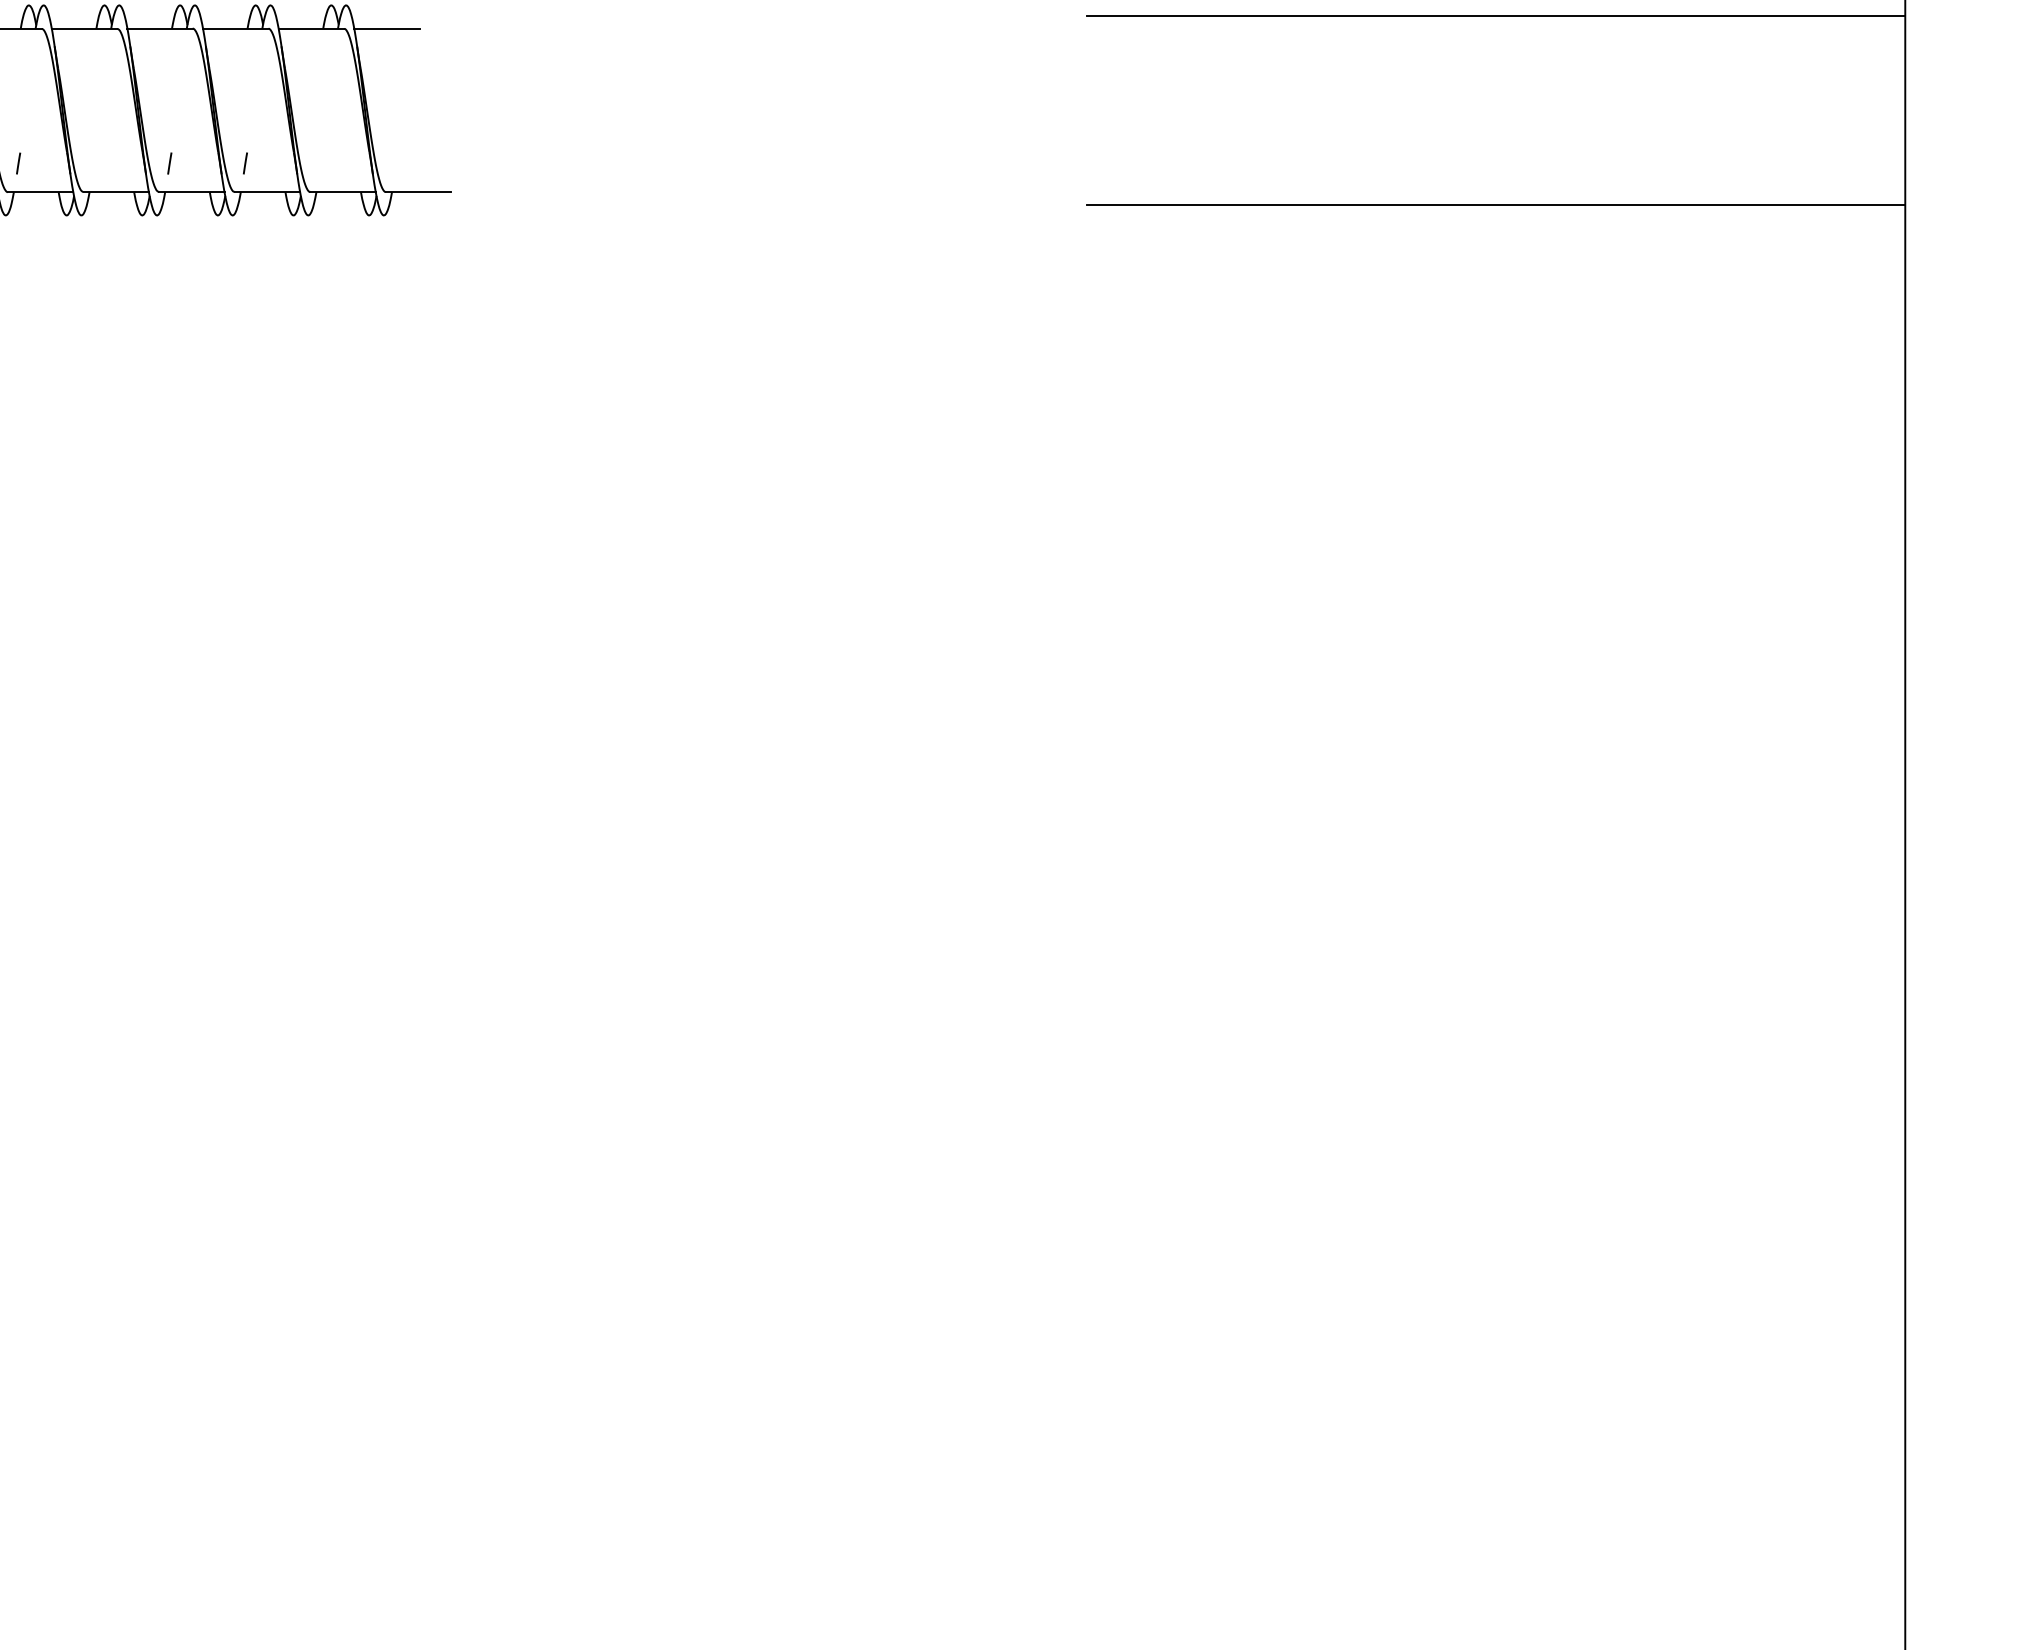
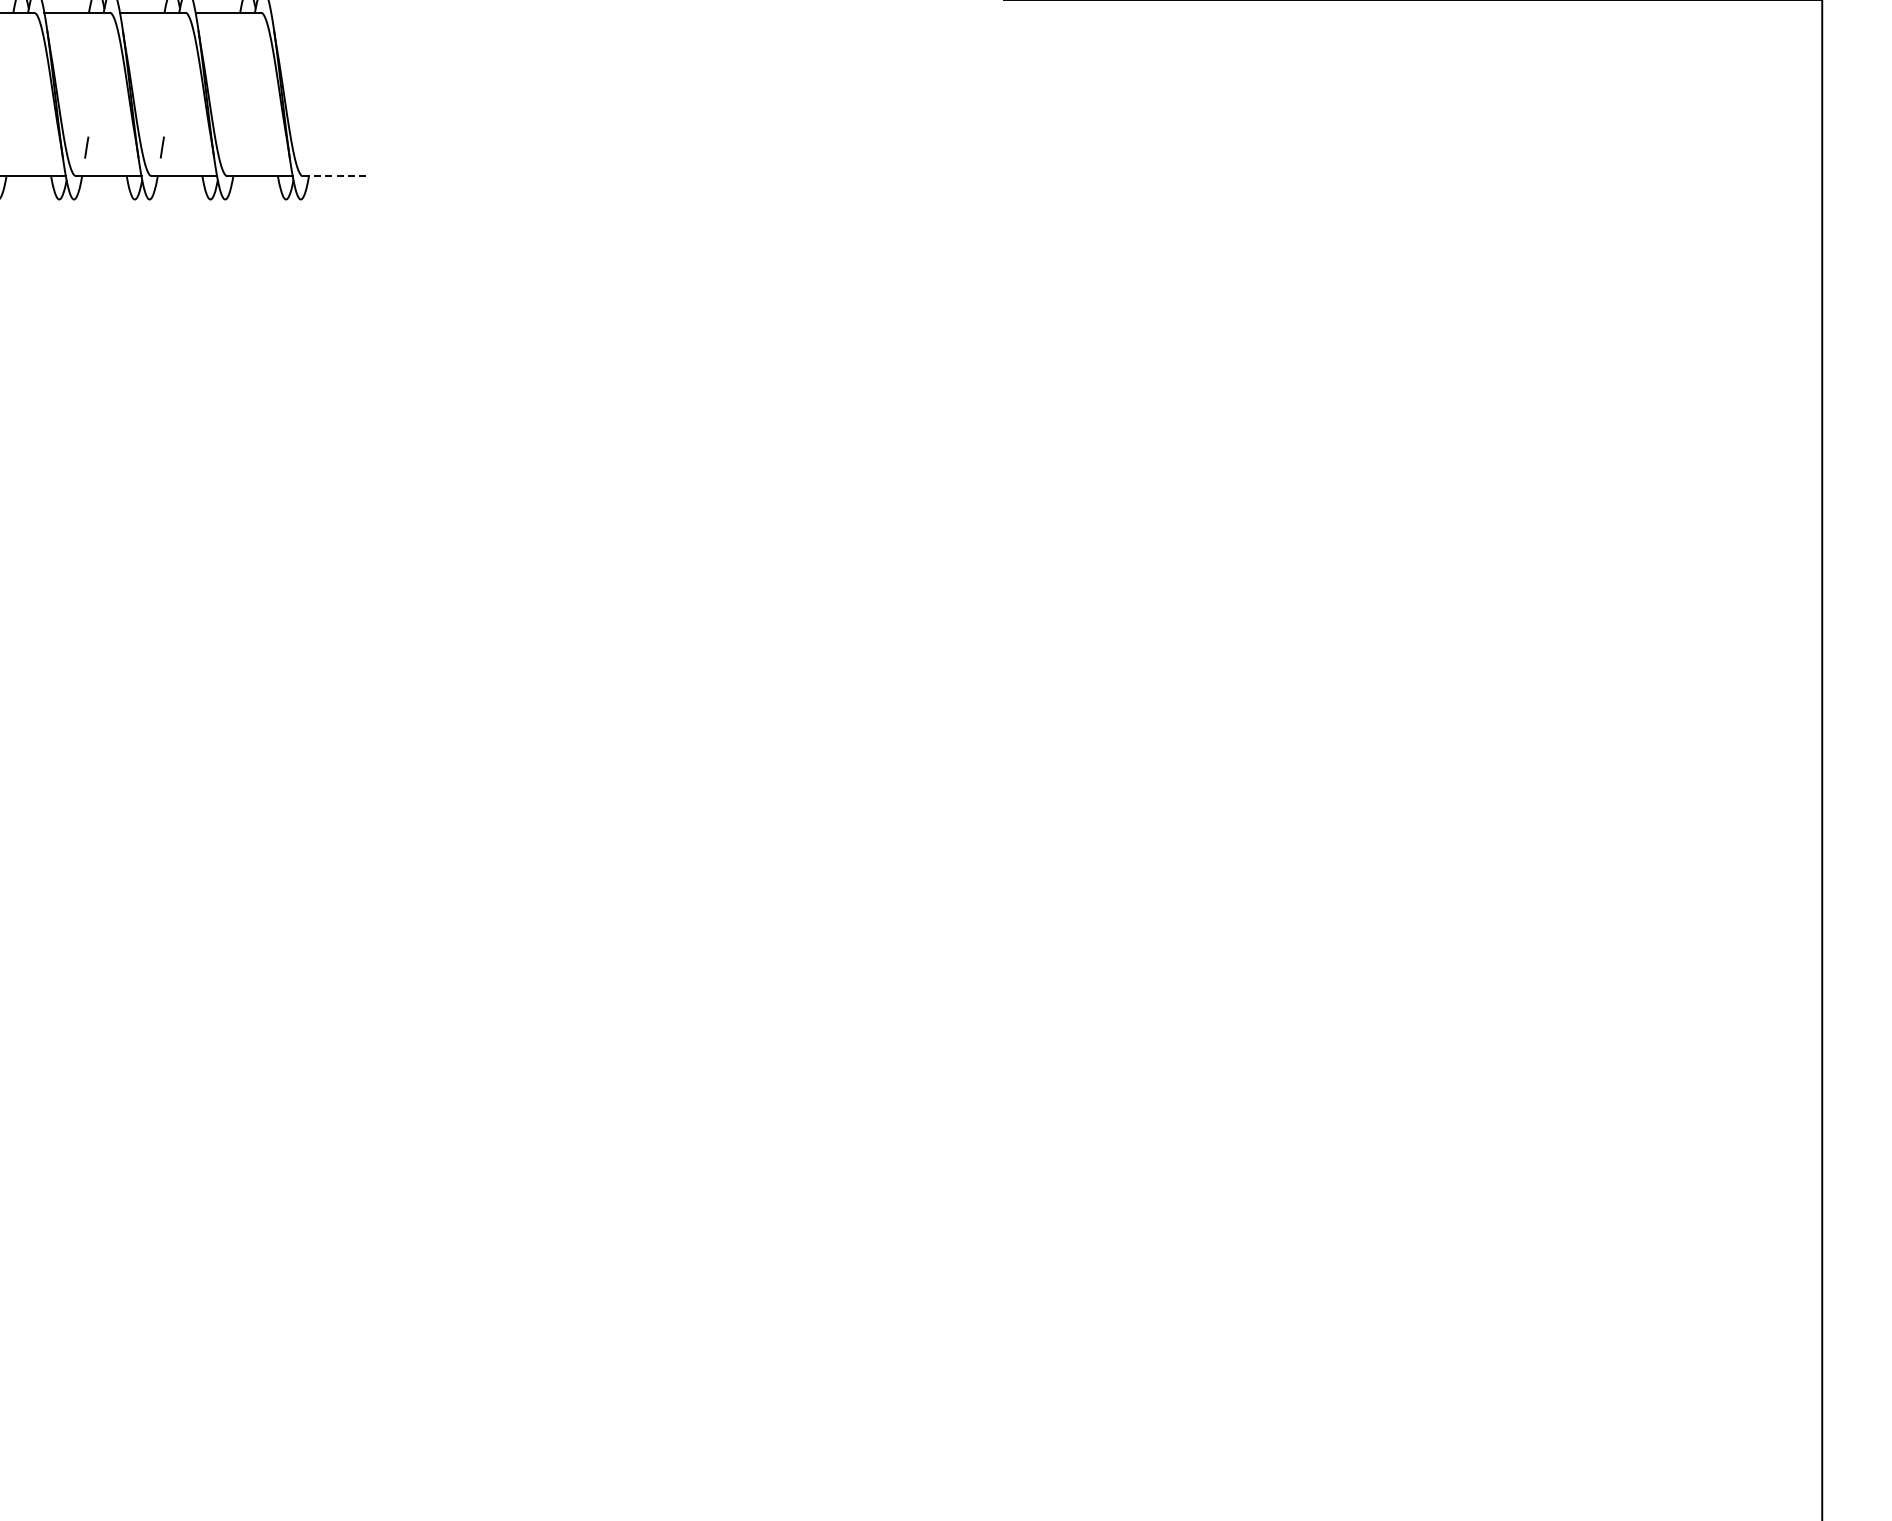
line: (386, 28) -> (303, 12), removed
line: (418, 192) -> (335, 176), solid -> dashed
line: (1496, 204) -> (1413, 188), removed

